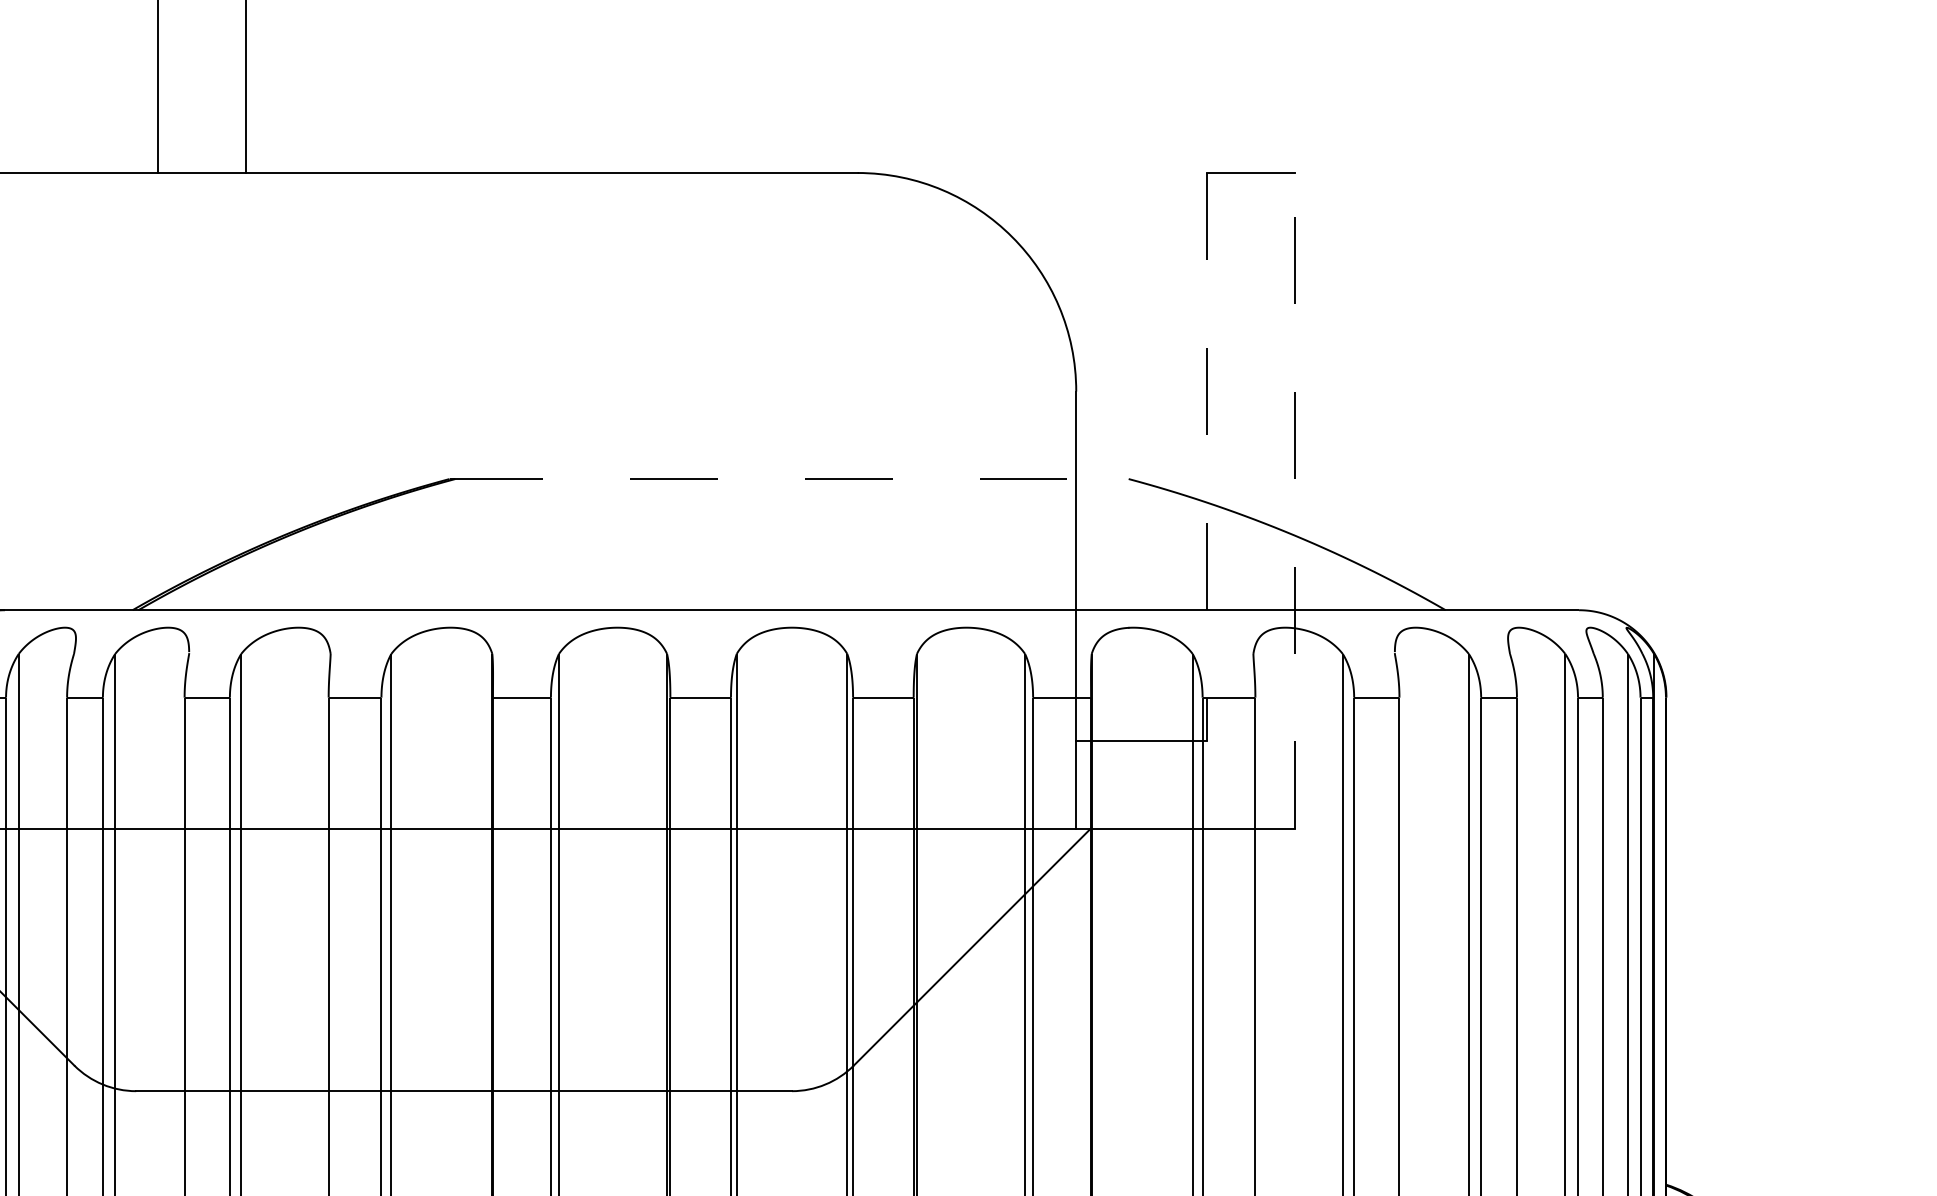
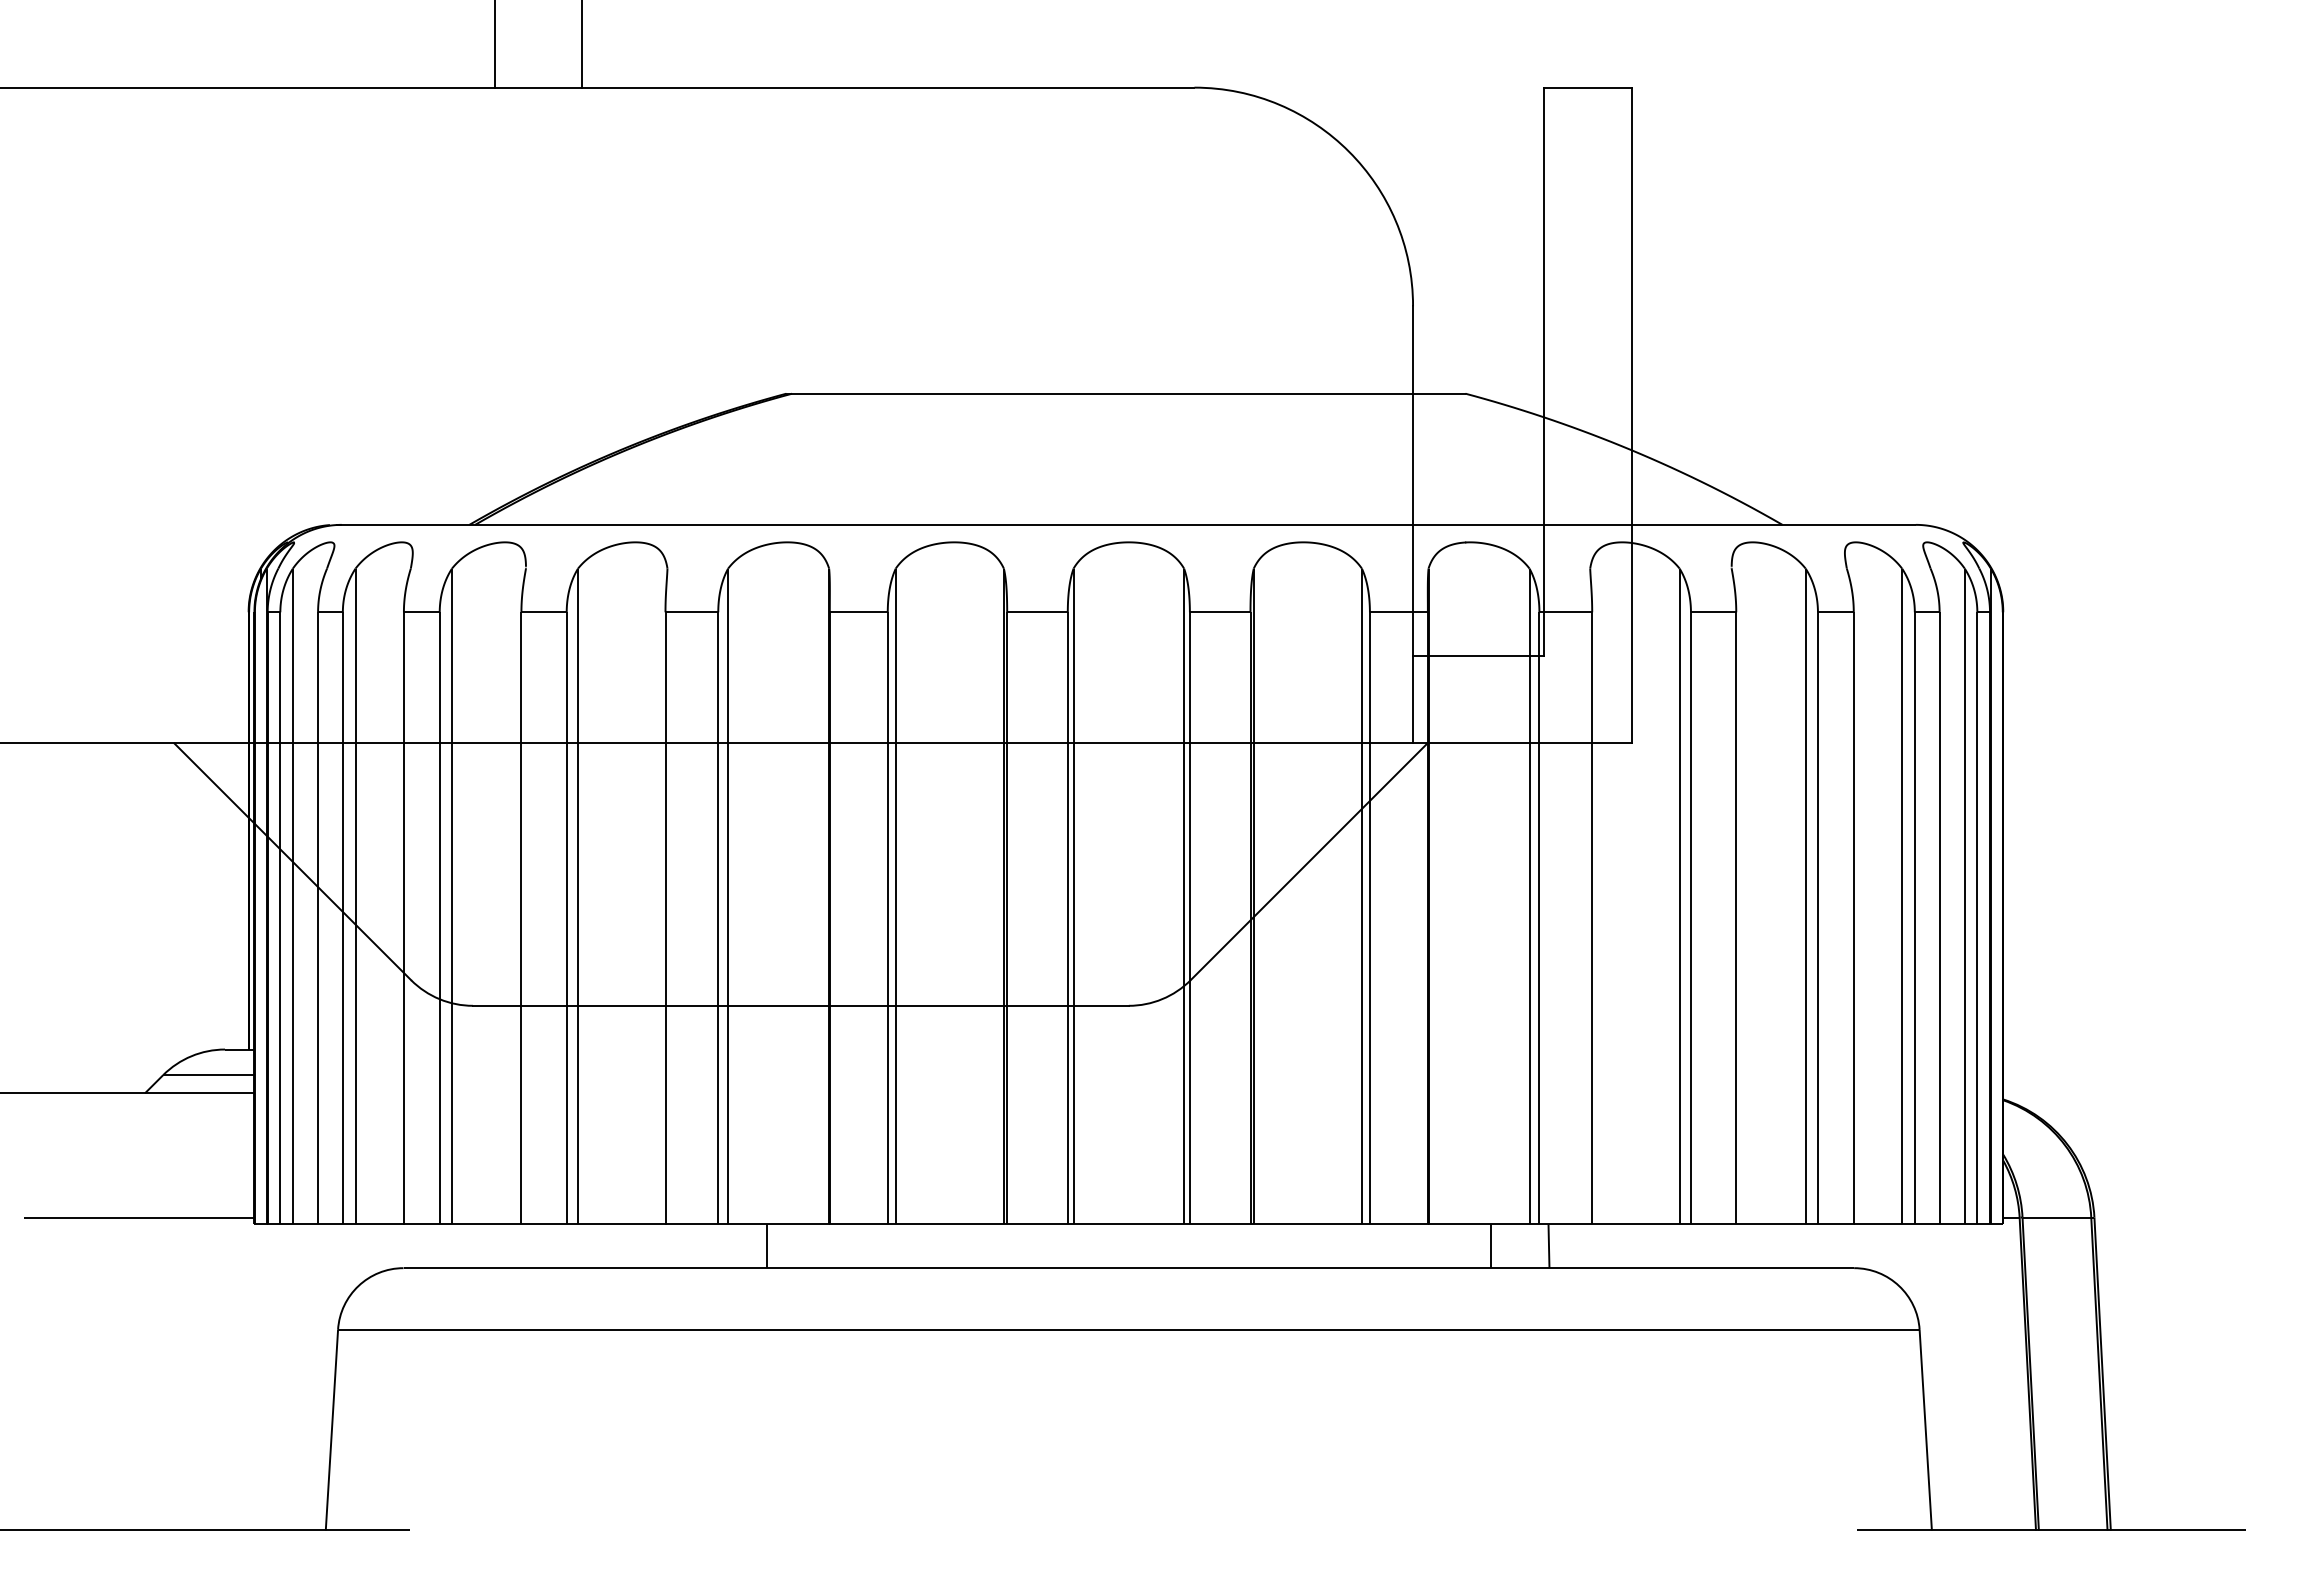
line: (1207, 457) -> (1544, 372), dashed -> solid
line: (791, 478) -> (1128, 393), dashed -> solid
line: (1294, 500) -> (1631, 415), dashed -> solid

